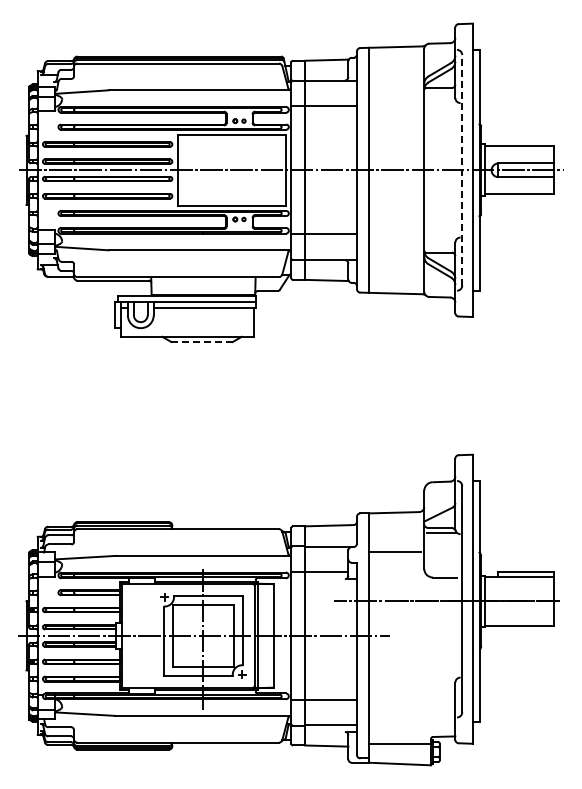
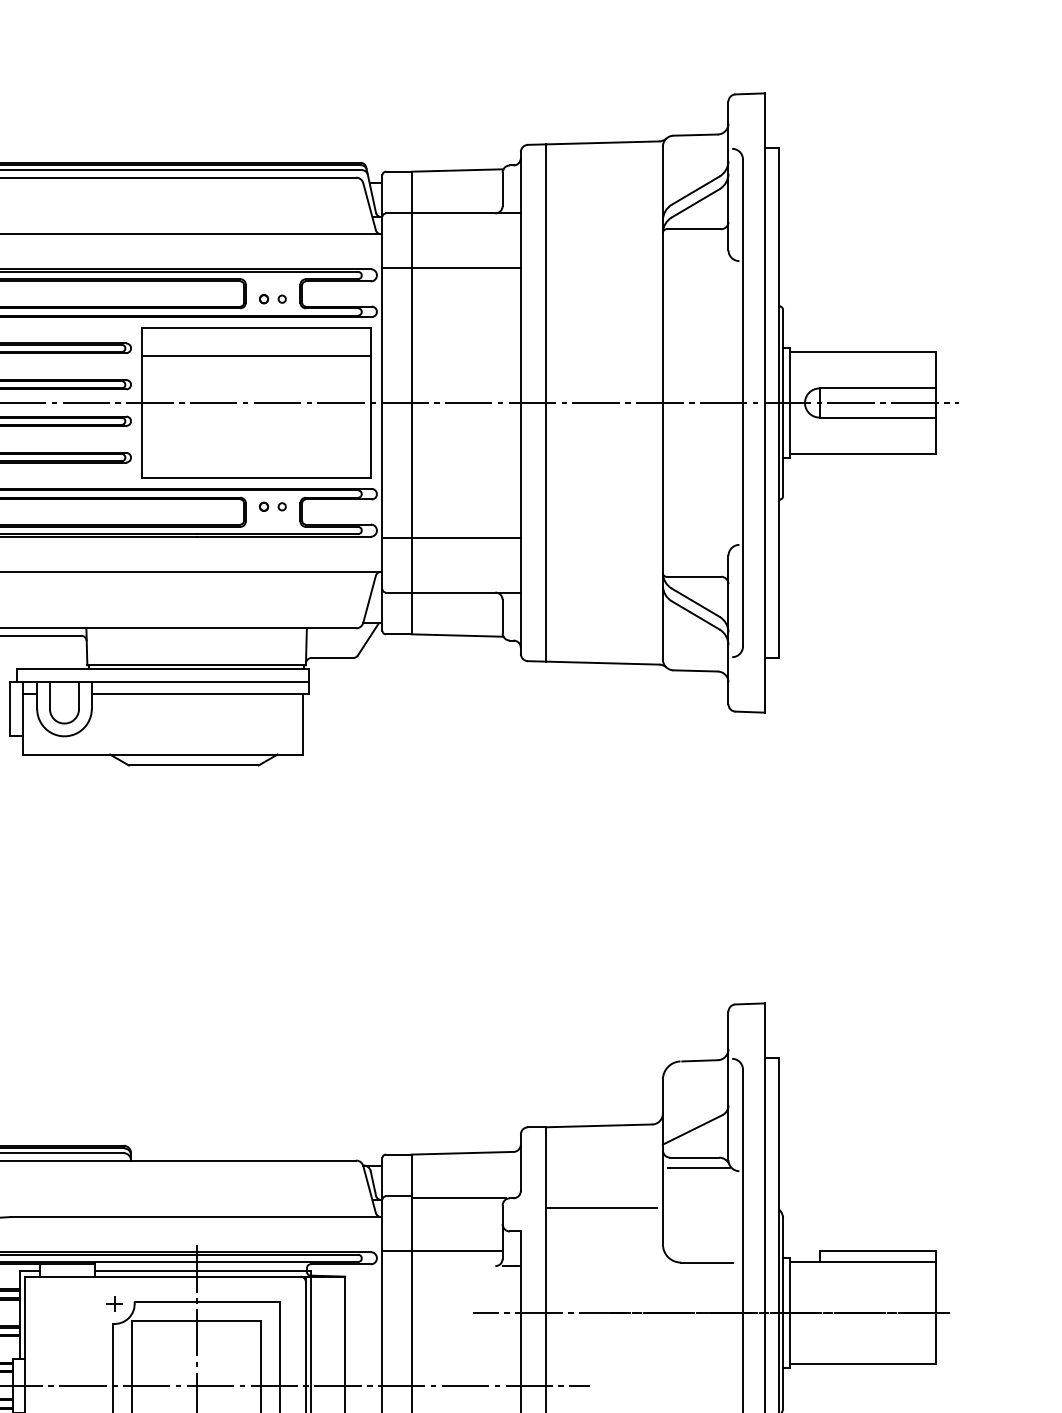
line: (231, 147) -> (255, 354), added
line: (462, 169) -> (743, 401), dashed -> solid
line: (202, 342) -> (194, 766), dashed -> solid

